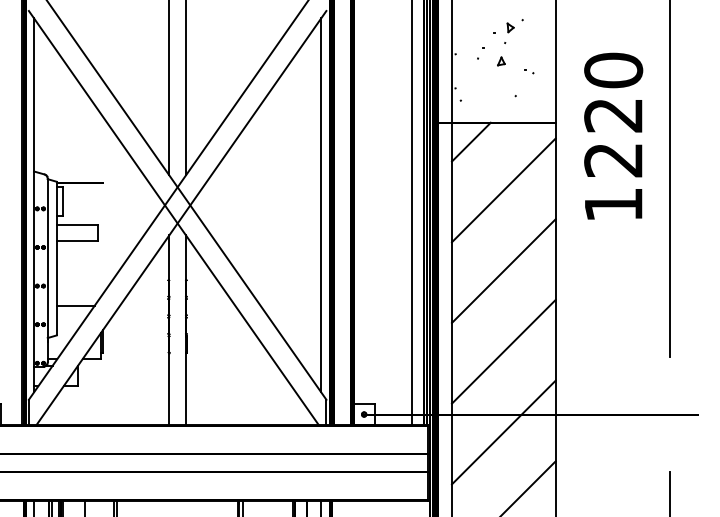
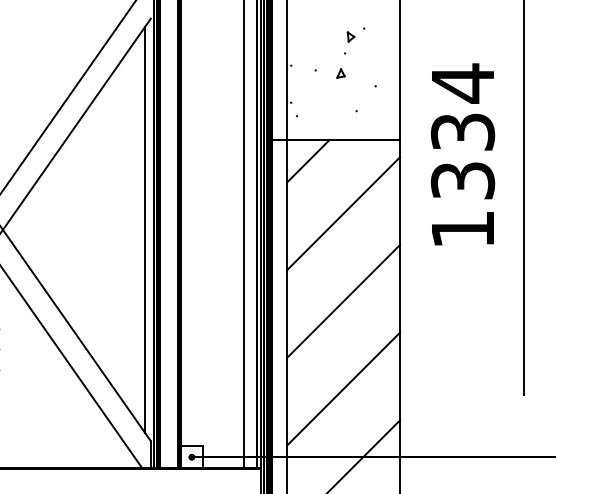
text: (613, 114) -> (462, 131), 1220 -> 1334

